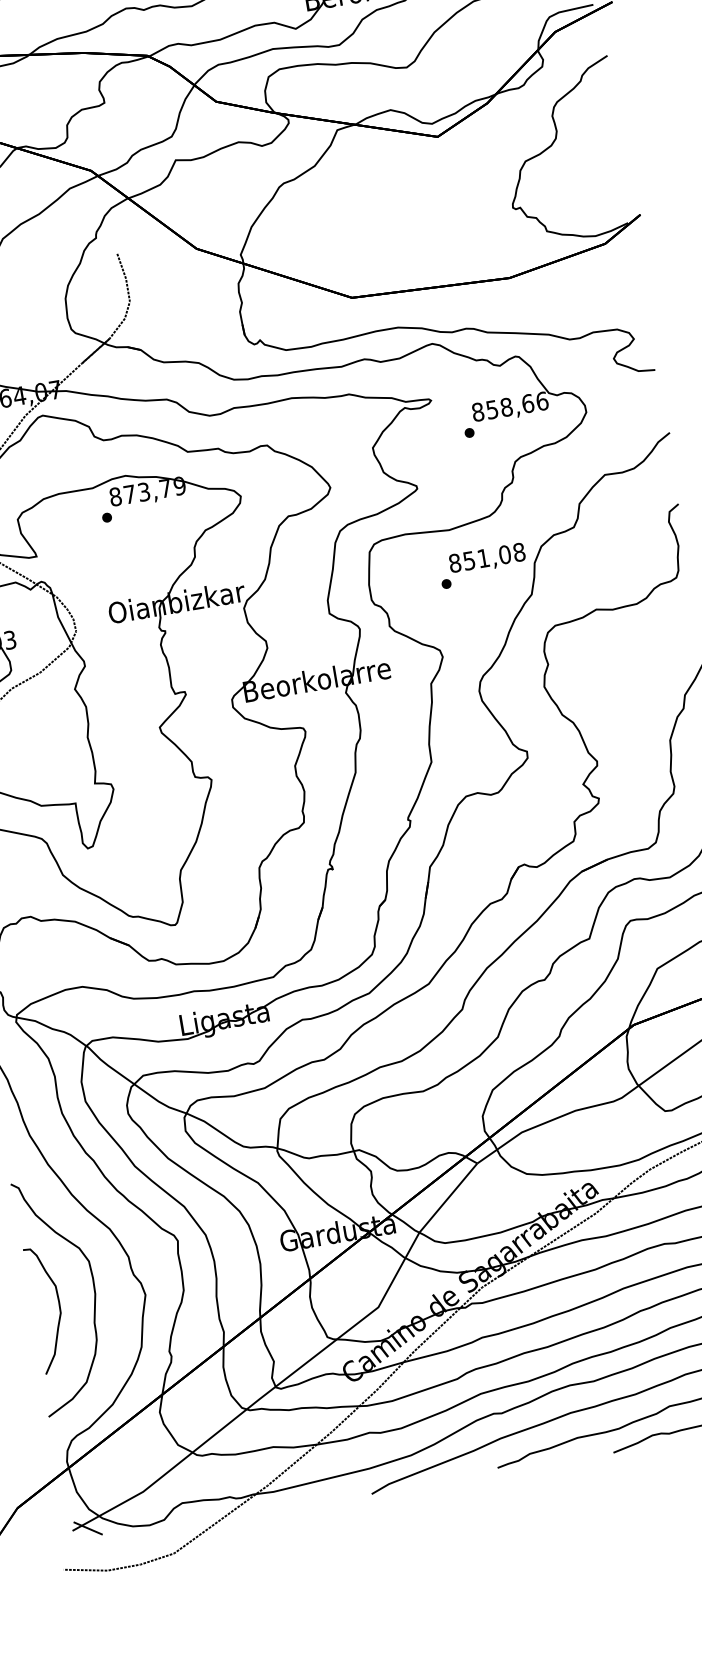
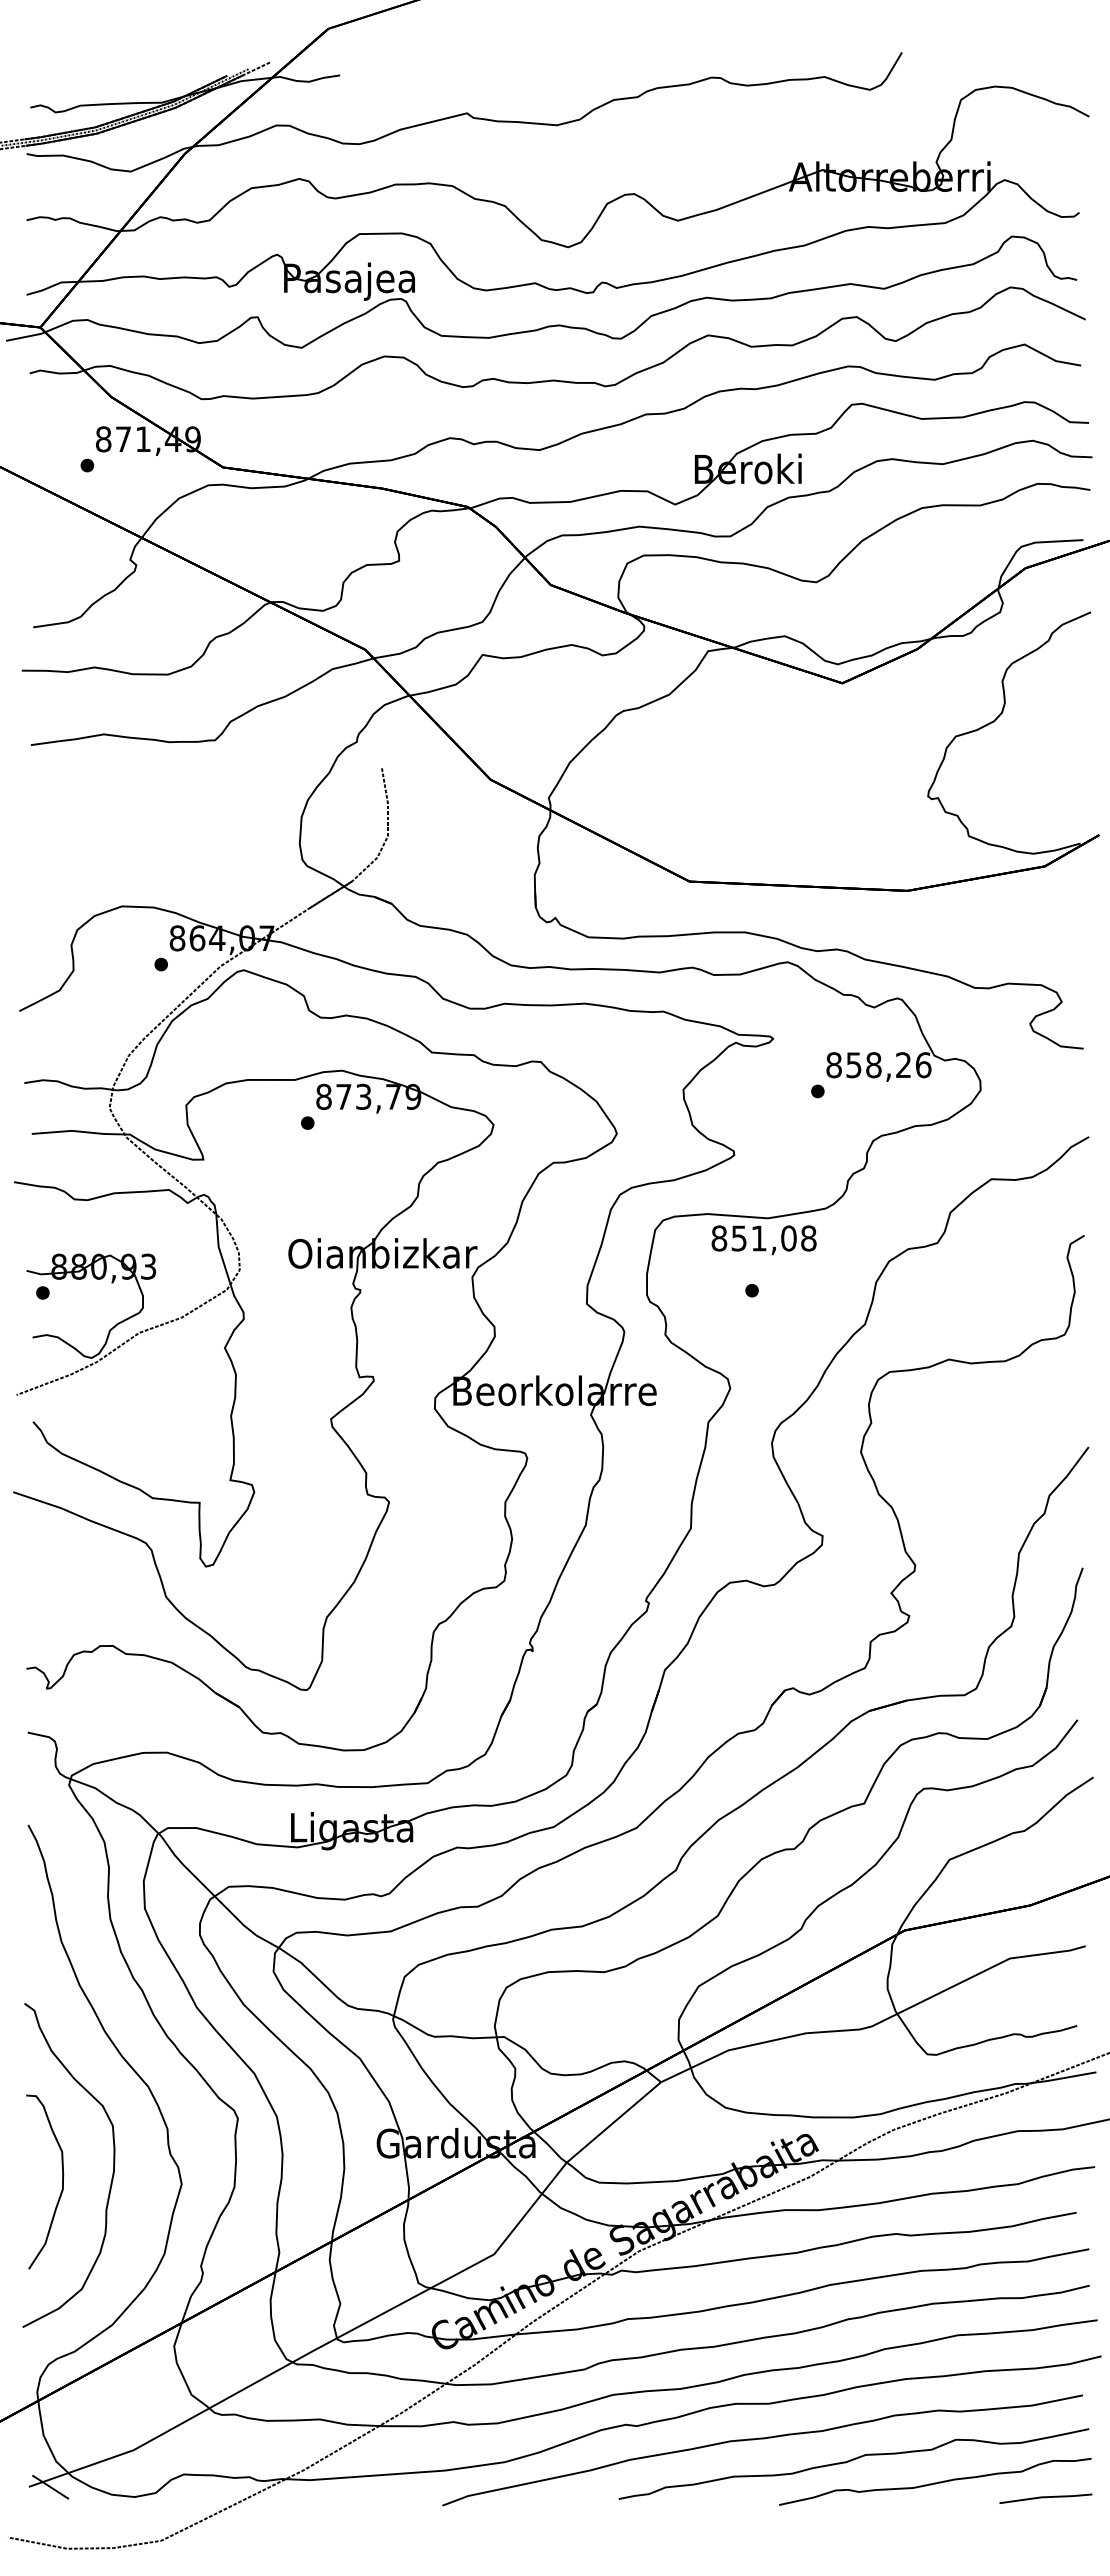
text: (527, 403) -> (903, 1065), 858,66 -> 858,26
text: (487, 559) -> (763, 1240), moved

